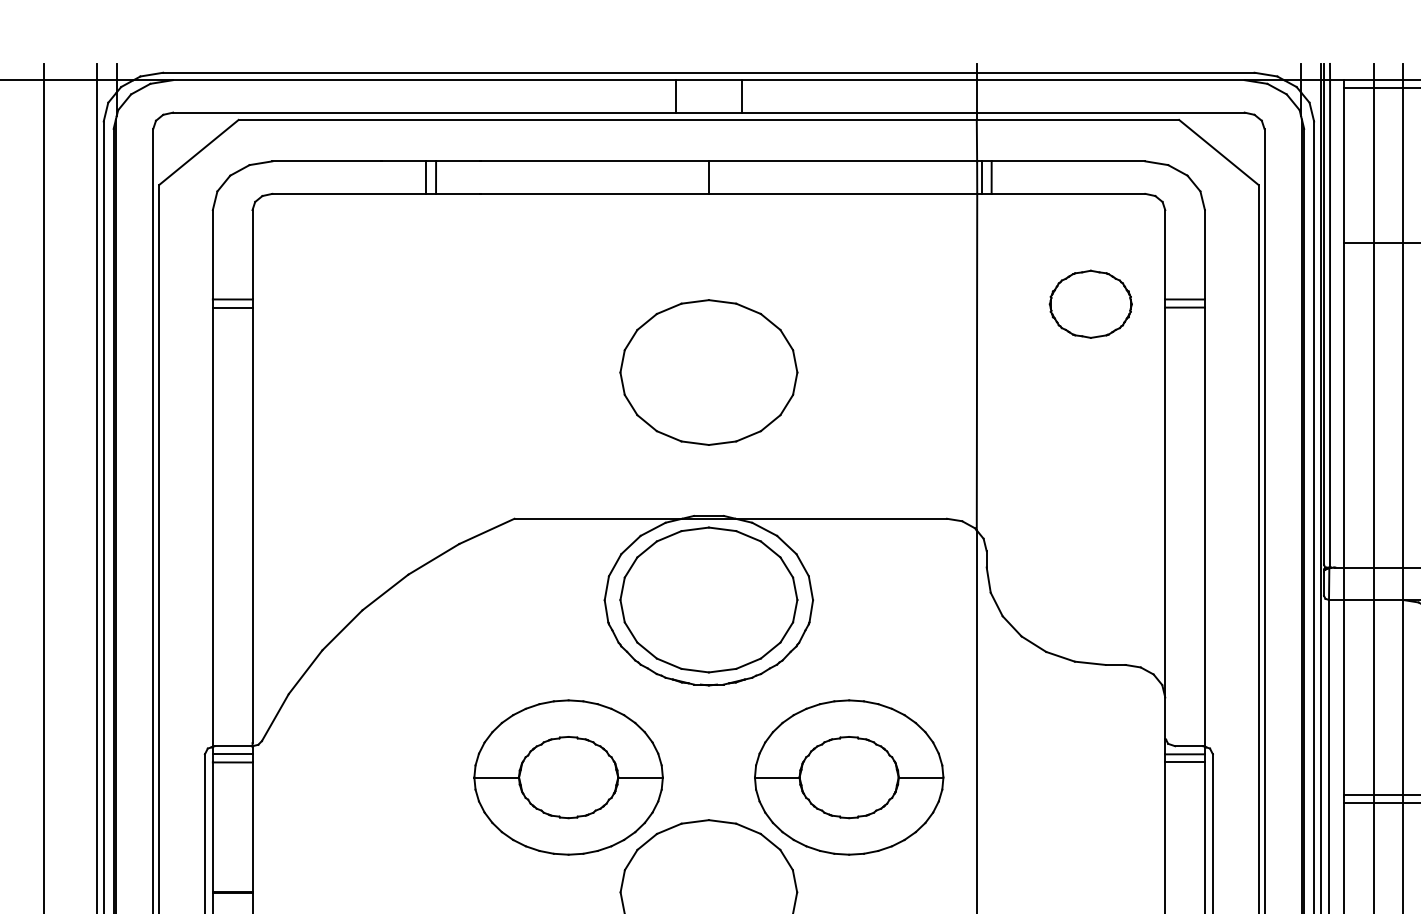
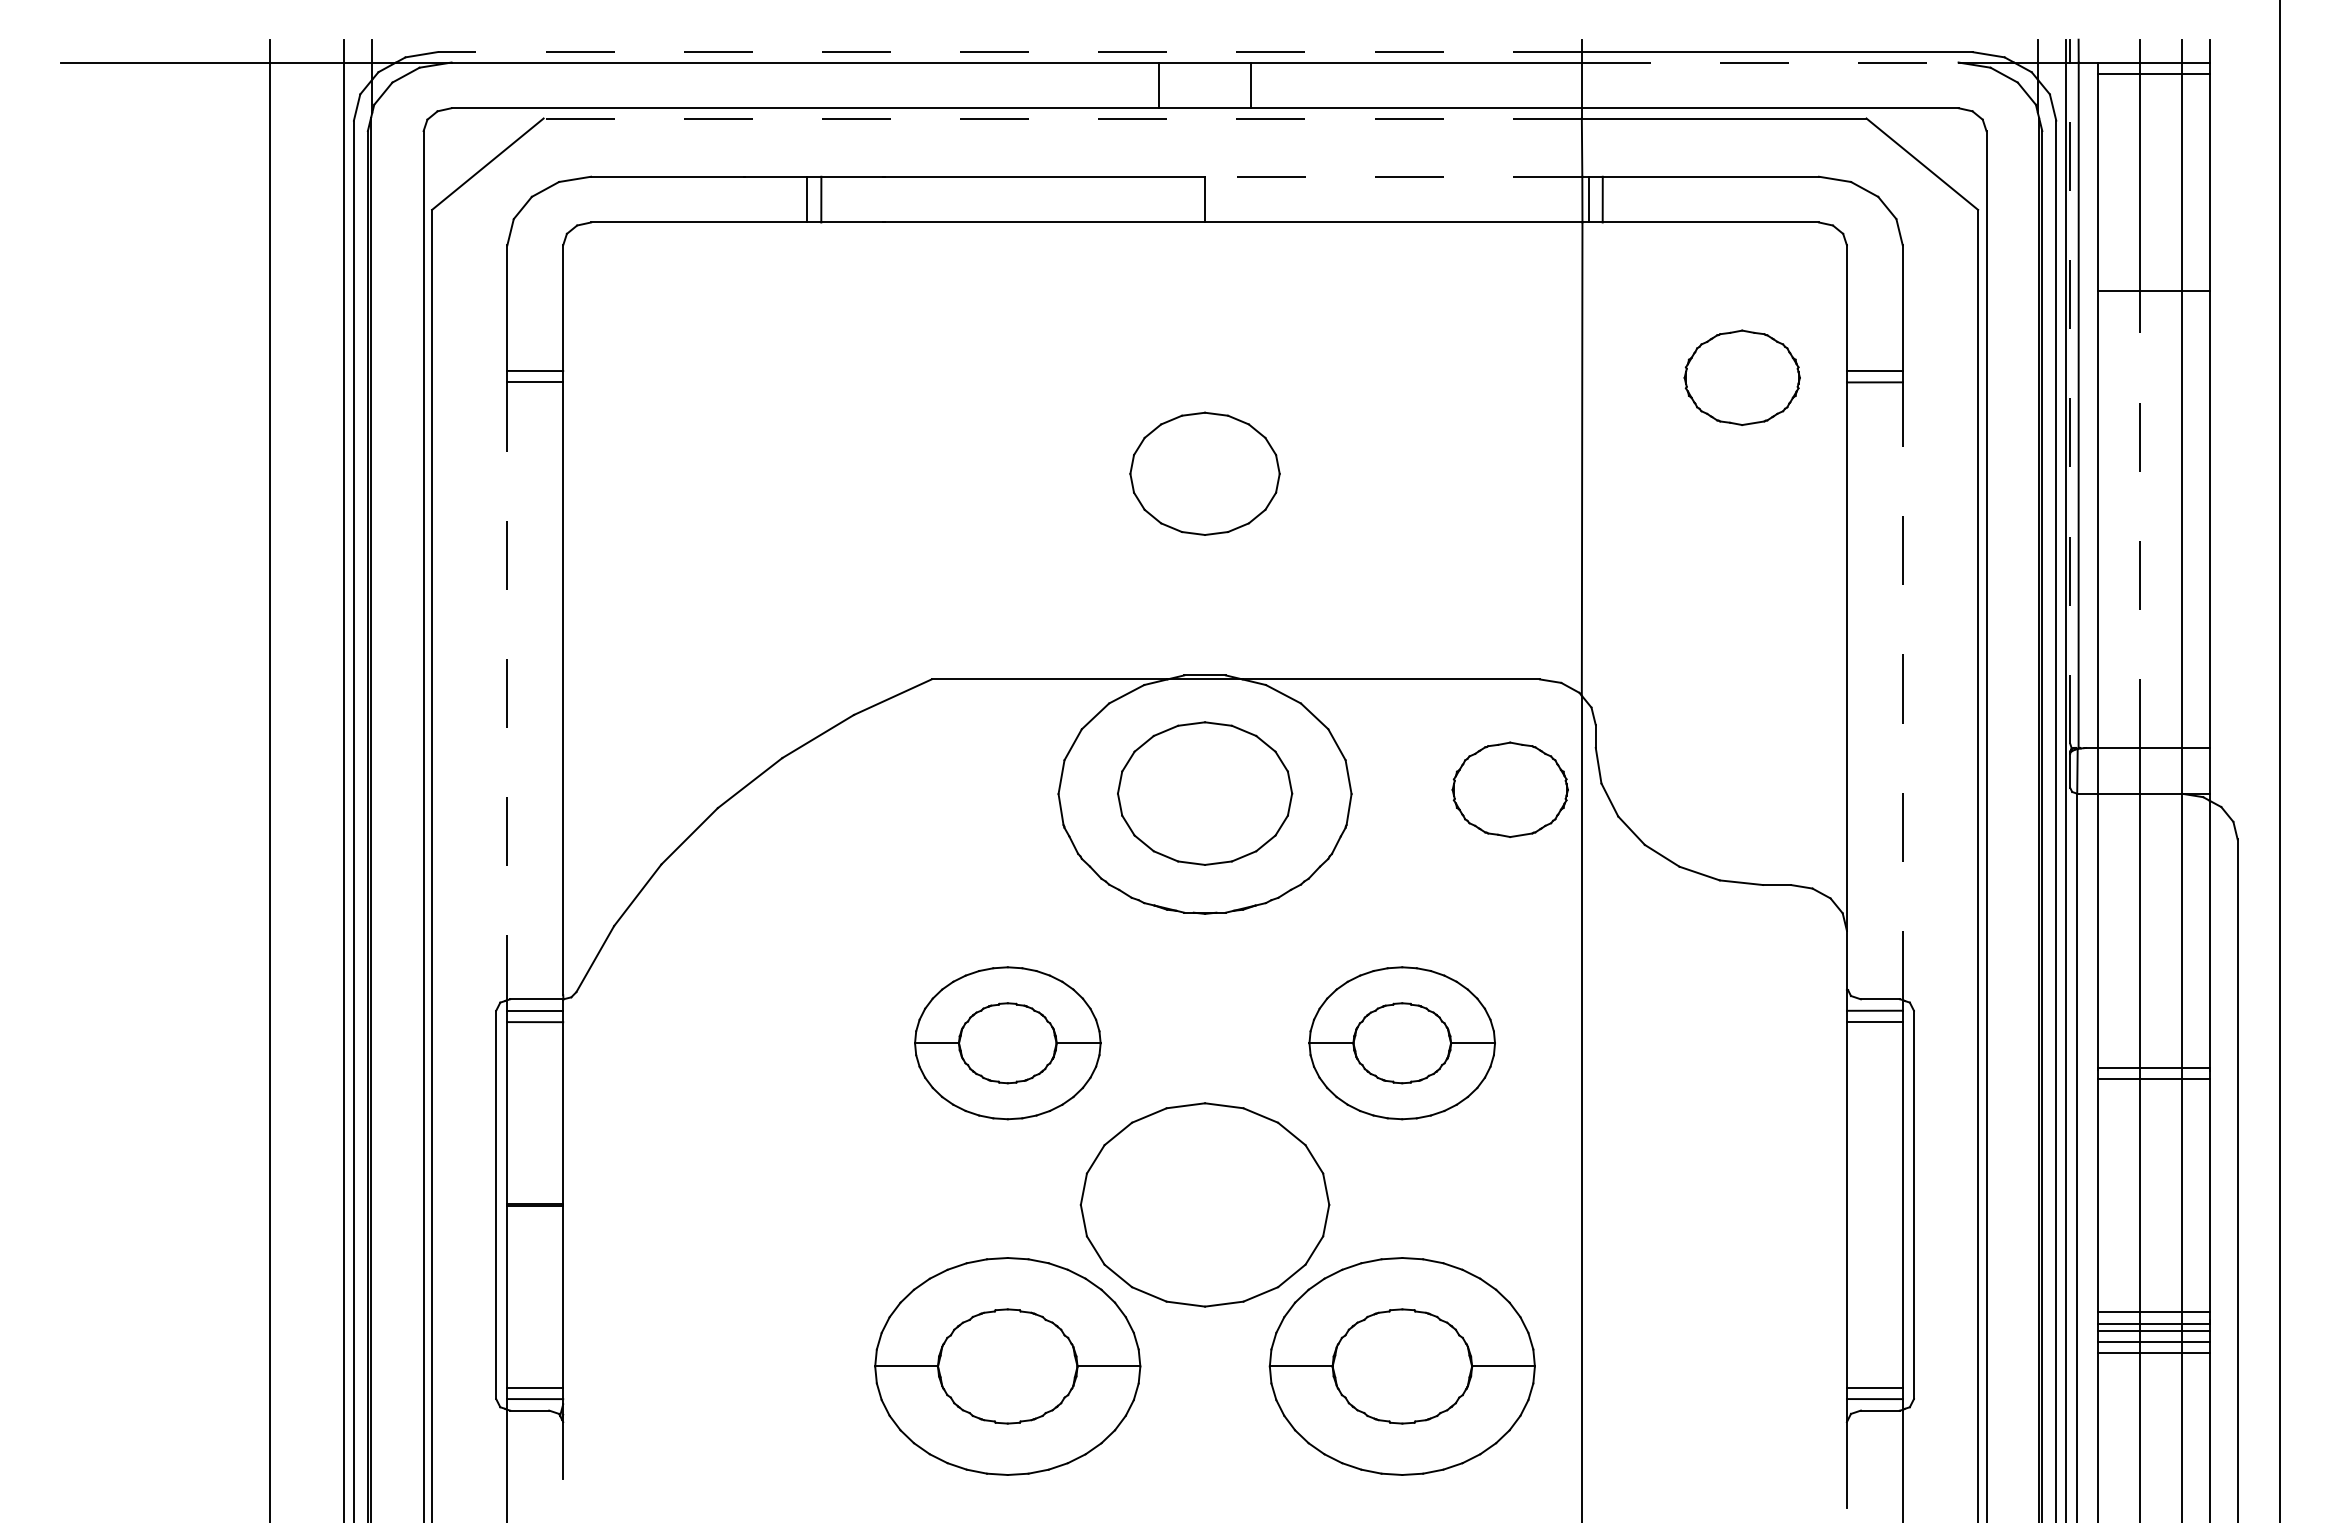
line: (569, 73) -> (1009, 52), solid -> dashed
line: (1110, 80) -> (1770, 62), solid -> dashed
line: (607, 119) -> (1062, 118), solid -> dashed
line: (842, 161) -> (1393, 176), solid -> dashed
line: (1324, 322) -> (2070, 403), solid -> dashed
part: (708, 372) -> (1204, 473), size x0.6
line: (1373, 405) -> (2140, 519), solid -> dashed
line: (212, 527) -> (507, 691), solid -> dashed
line: (1204, 527) -> (1902, 691), solid -> dashed
part: (925, 597) -> (1509, 789), added
part: (708, 599) -> (1204, 793), size x0.7
part: (568, 776) -> (1007, 1042), size x0.7
part: (848, 776) -> (1401, 1042), size x0.7

